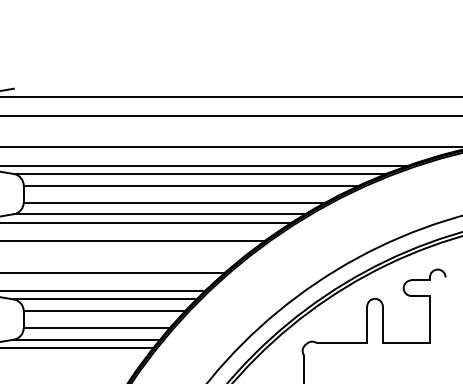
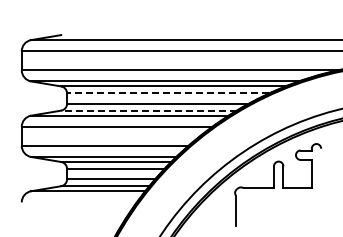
line: (190, 185) -> (167, 93), solid -> dashed
line: (158, 213) -> (148, 110), solid -> dashed

